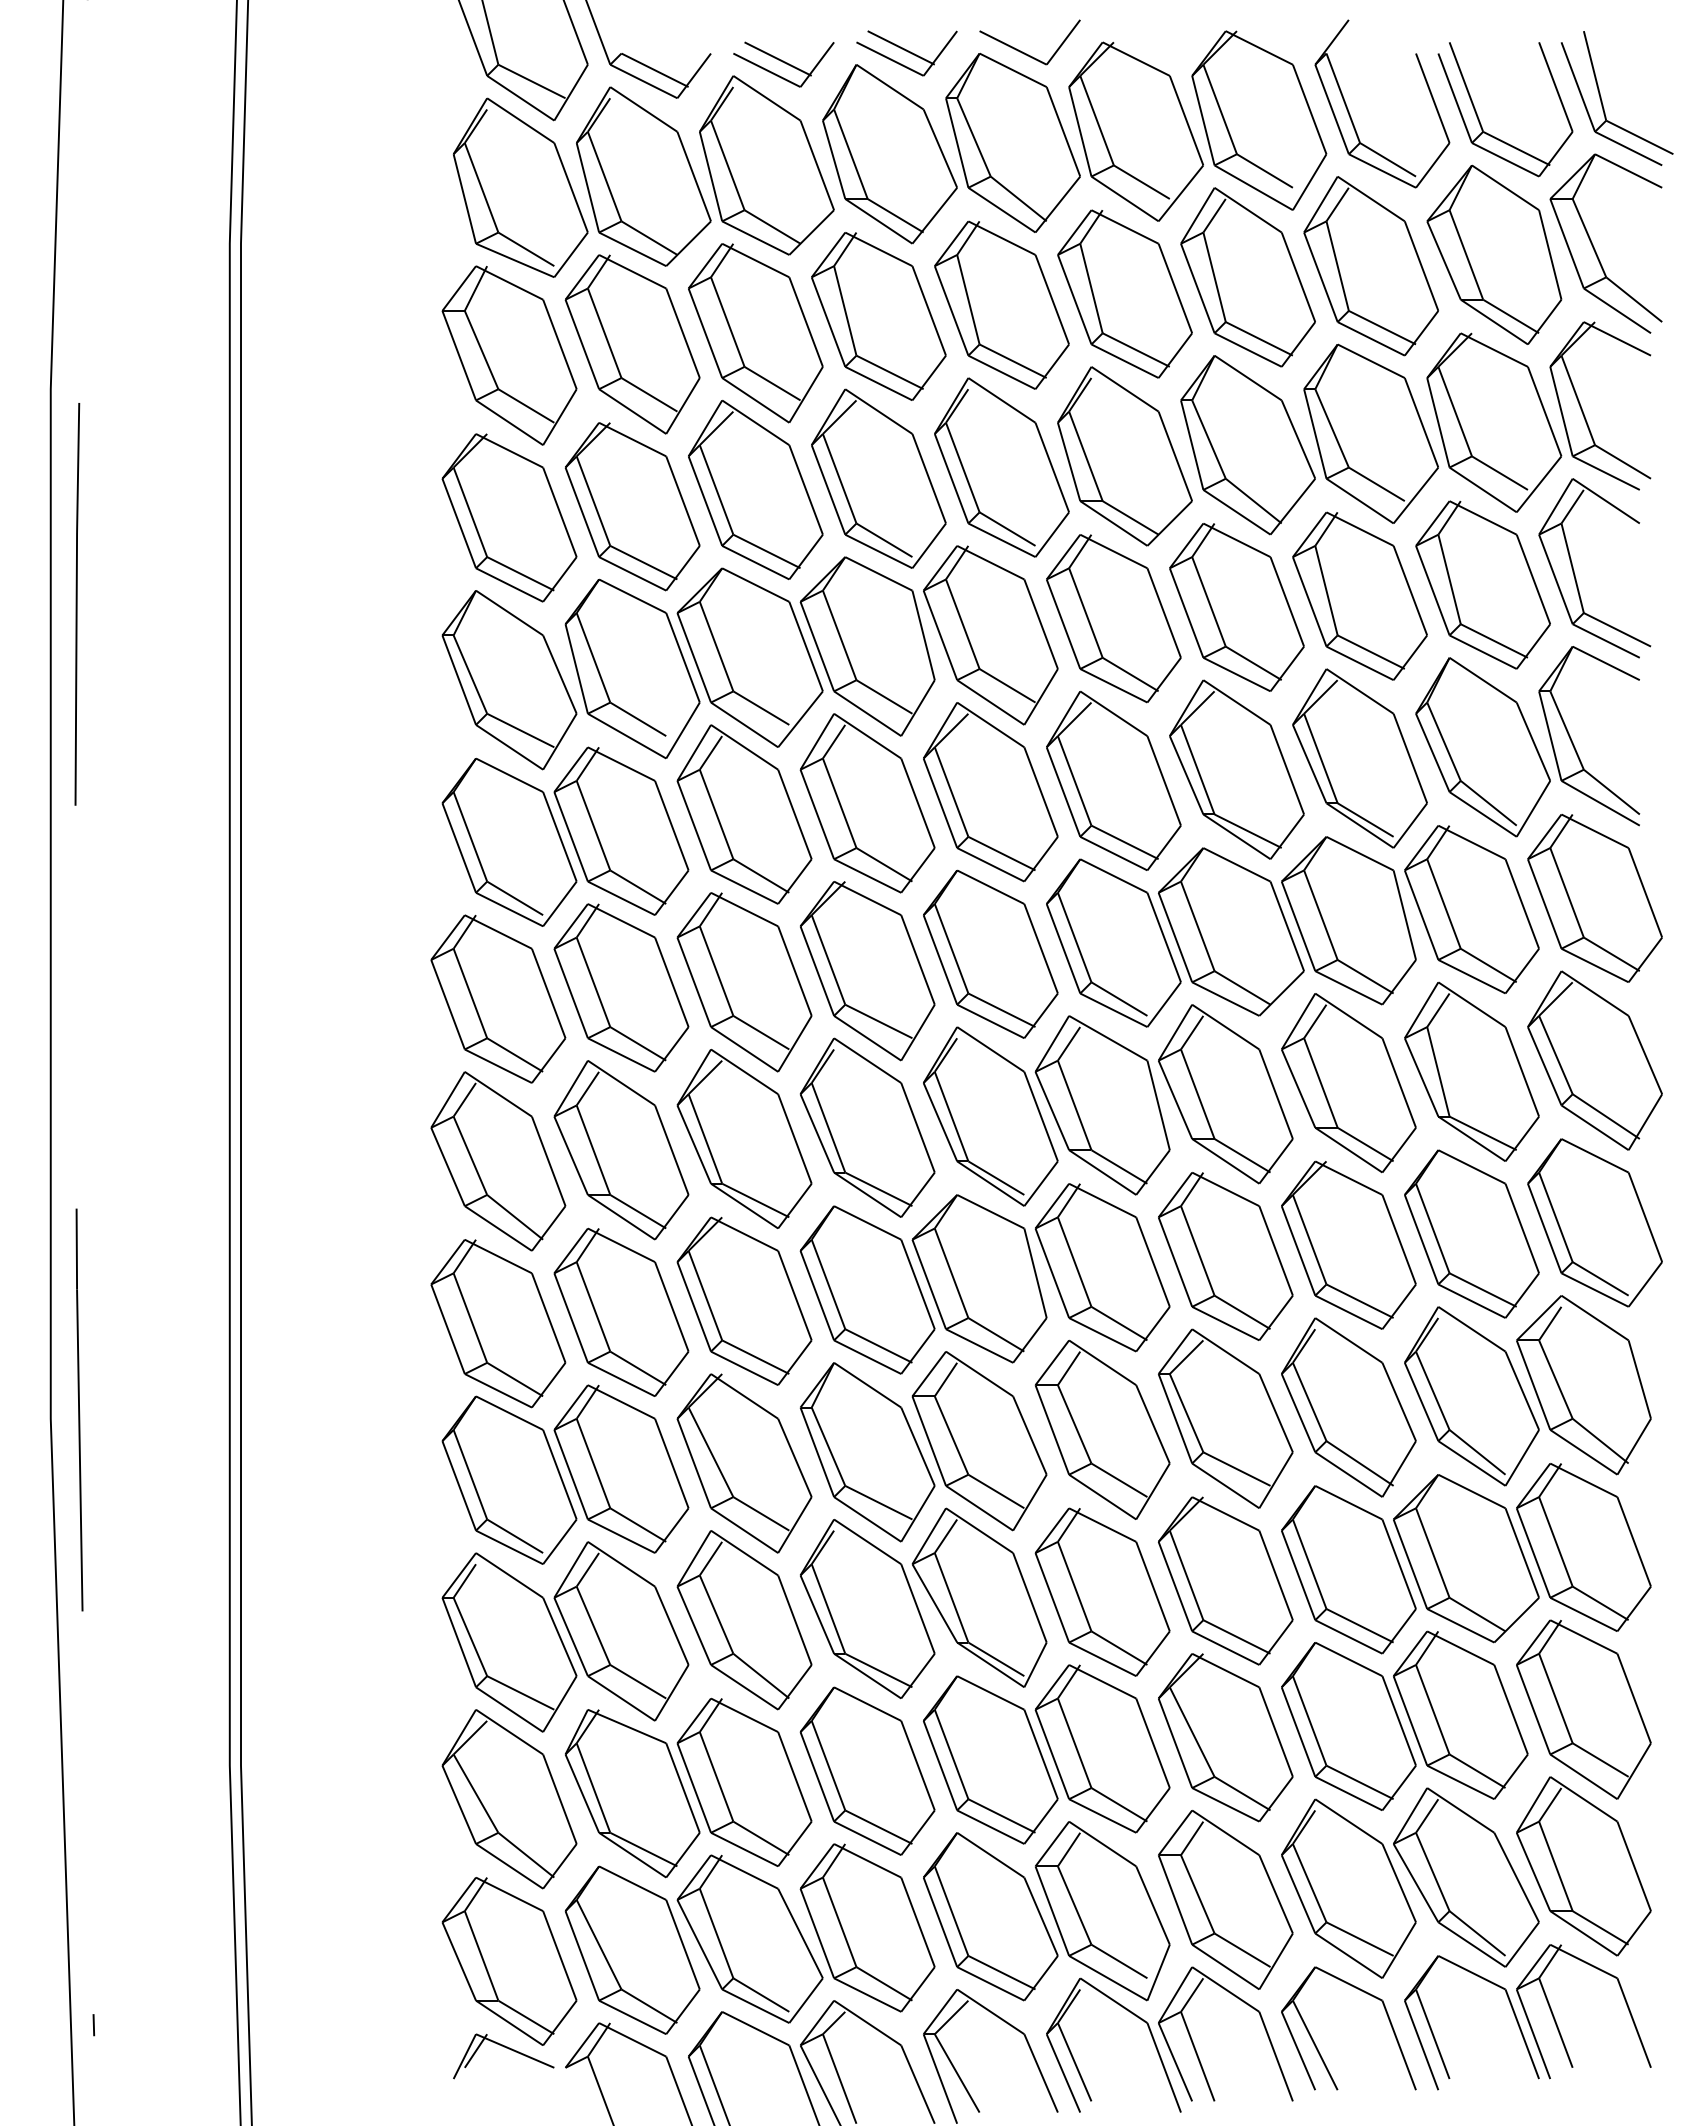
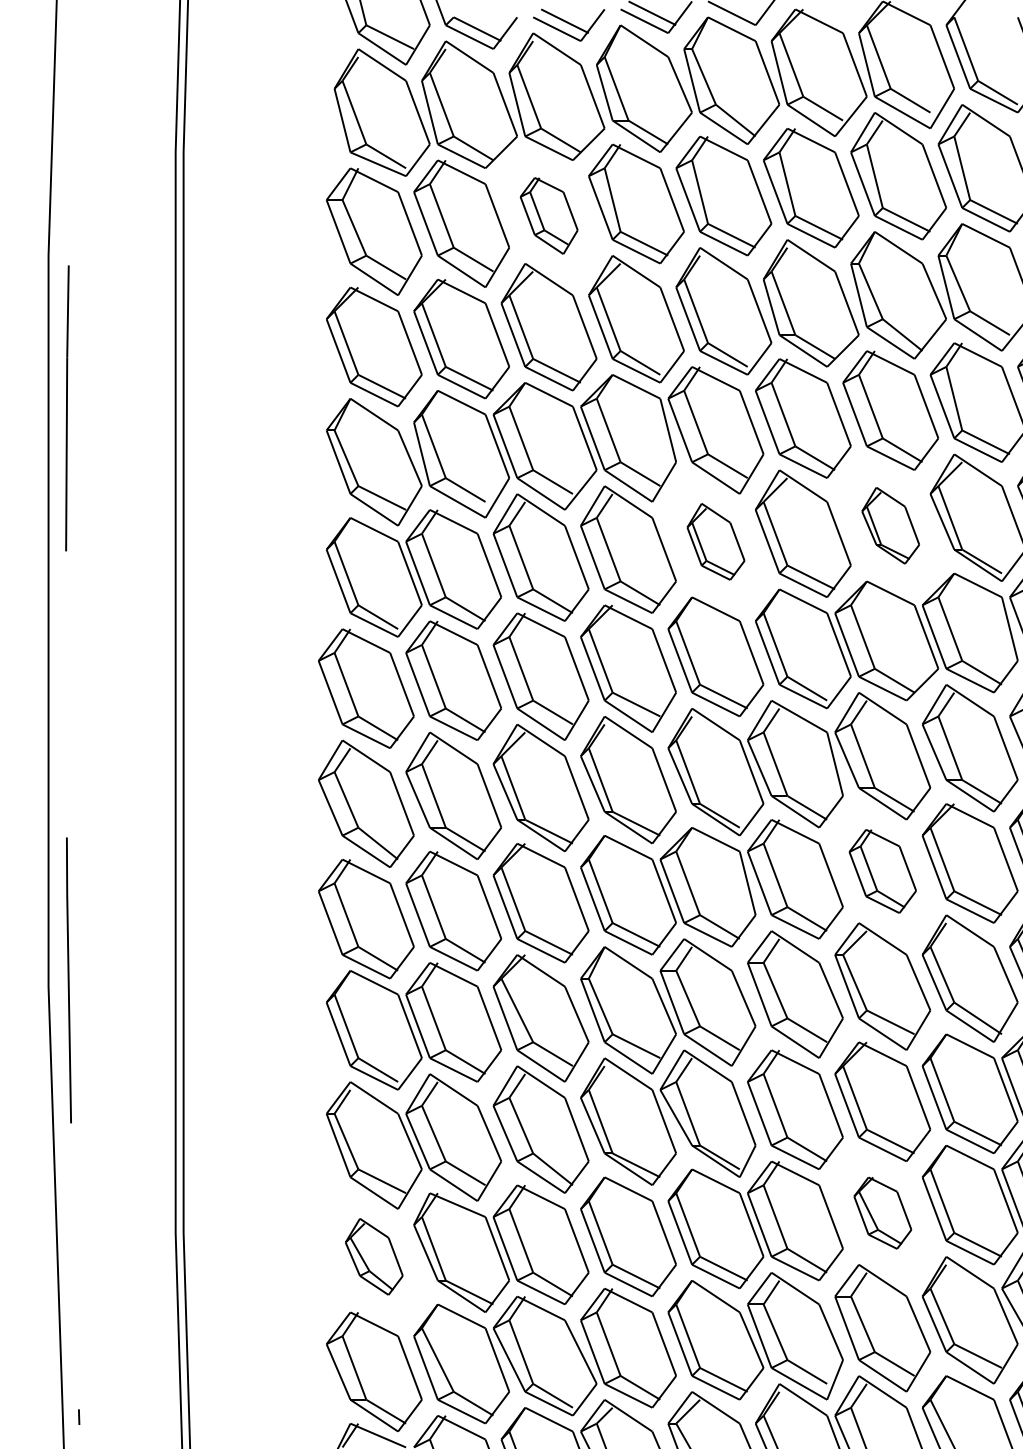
part: (755, 333) -> (548, 216), size x0.6
part: (1236, 769) -> (890, 525), size x0.6
part: (990, 792) -> (715, 541), size x0.6
part: (1225, 1256) -> (882, 871), size x0.7
part: (1225, 1737) -> (882, 1212), size x0.6
part: (509, 1799) -> (374, 1256), size x0.6

